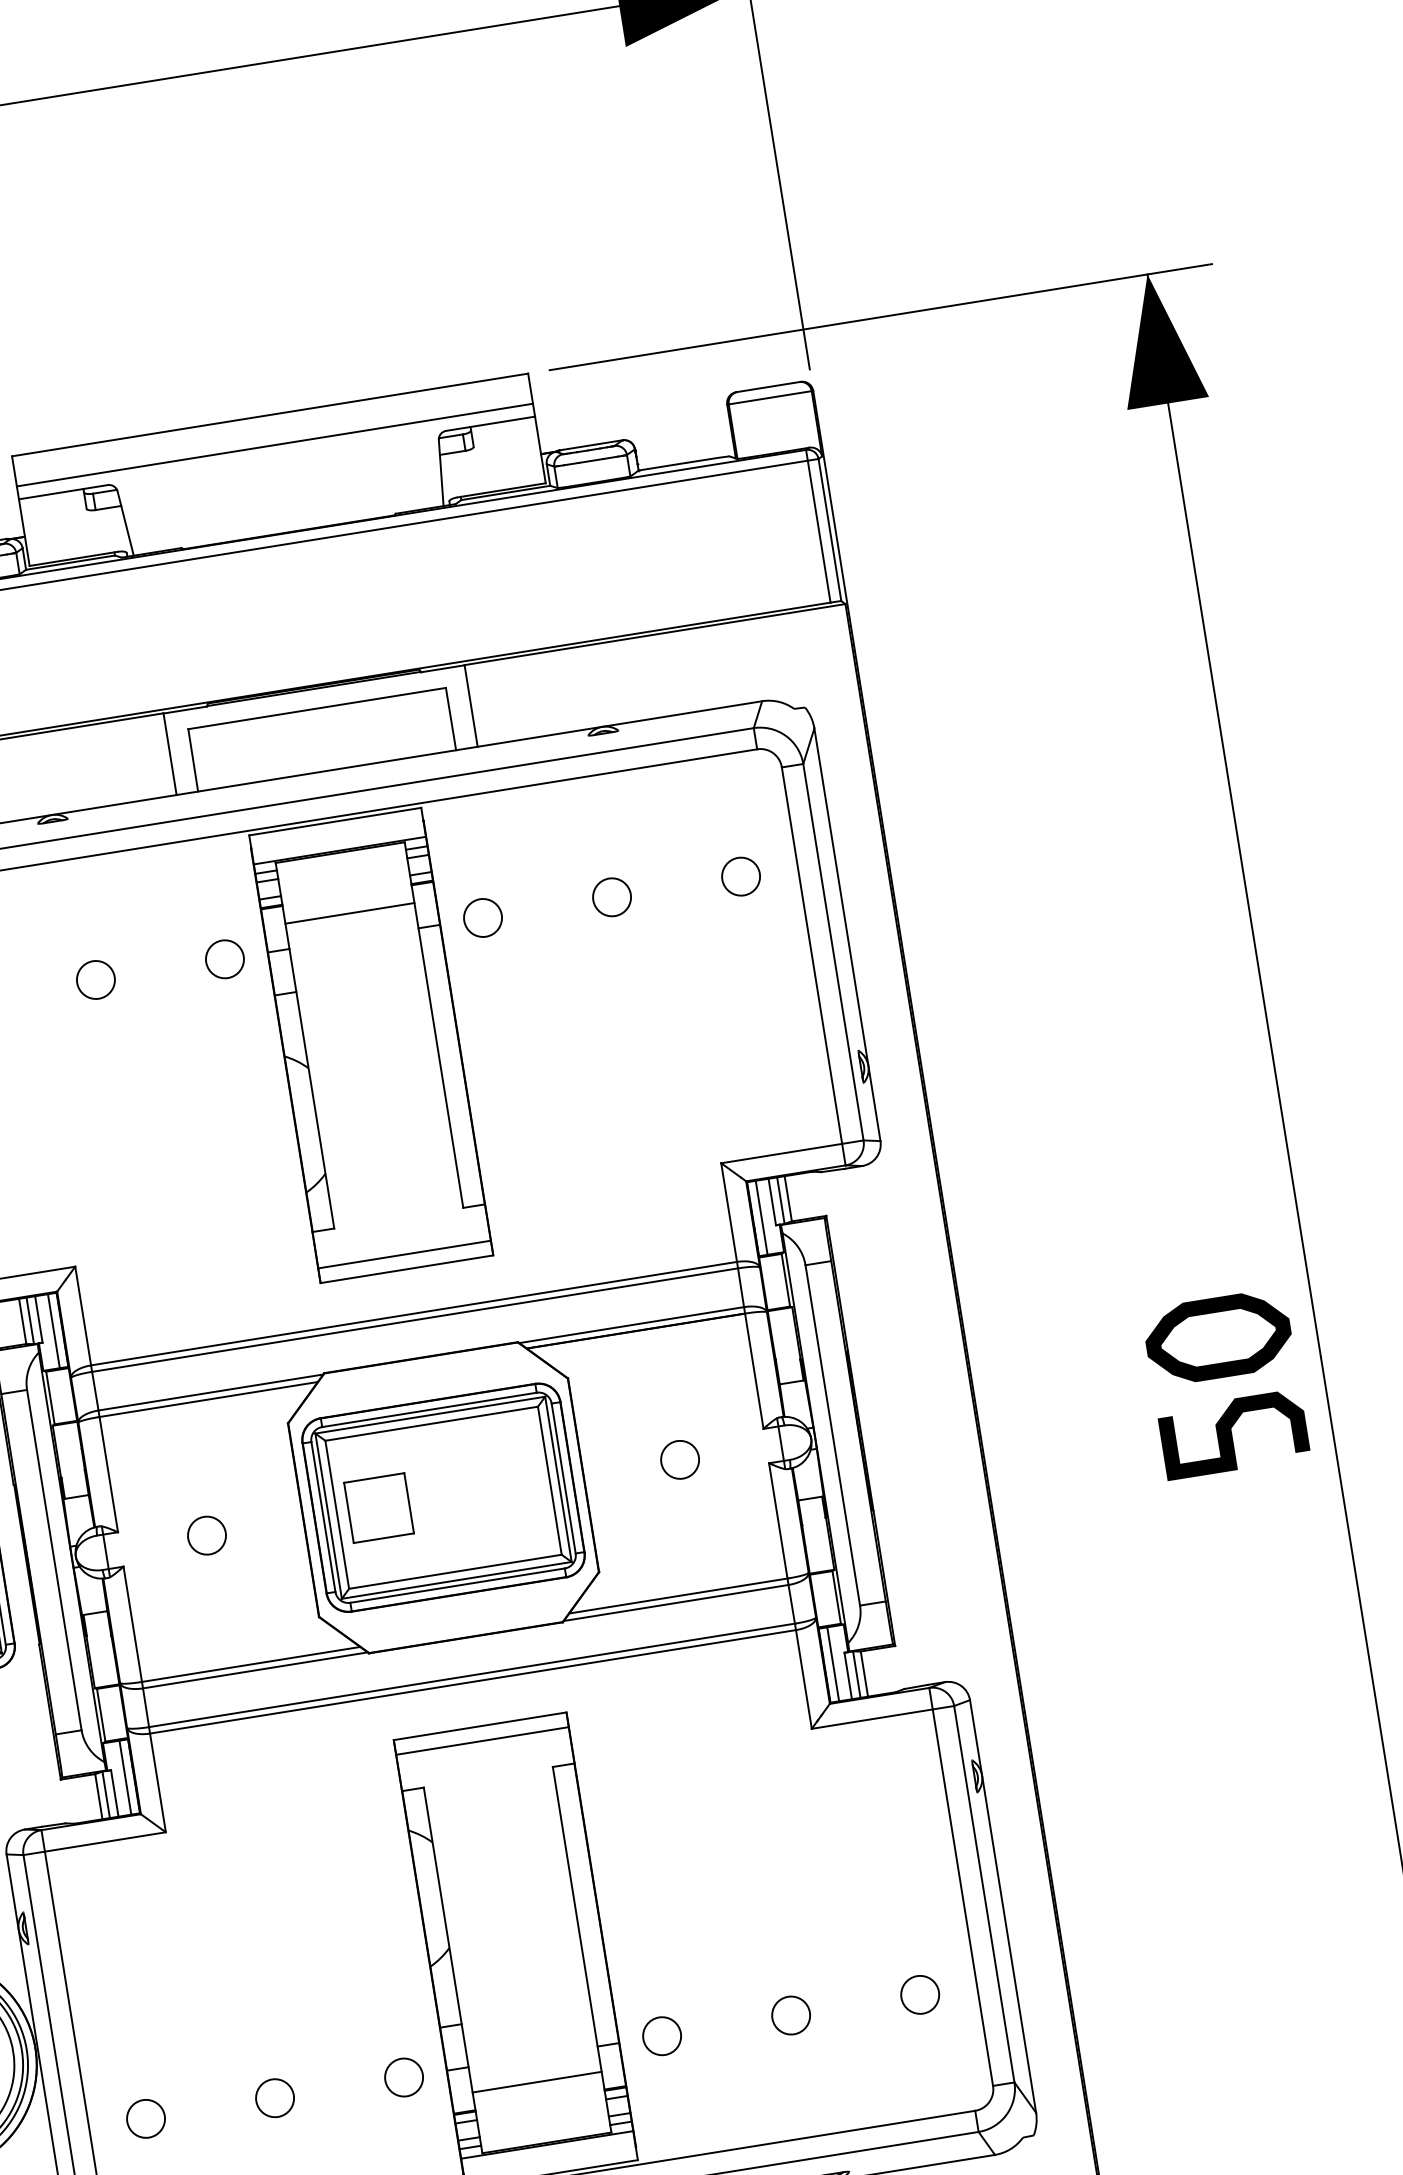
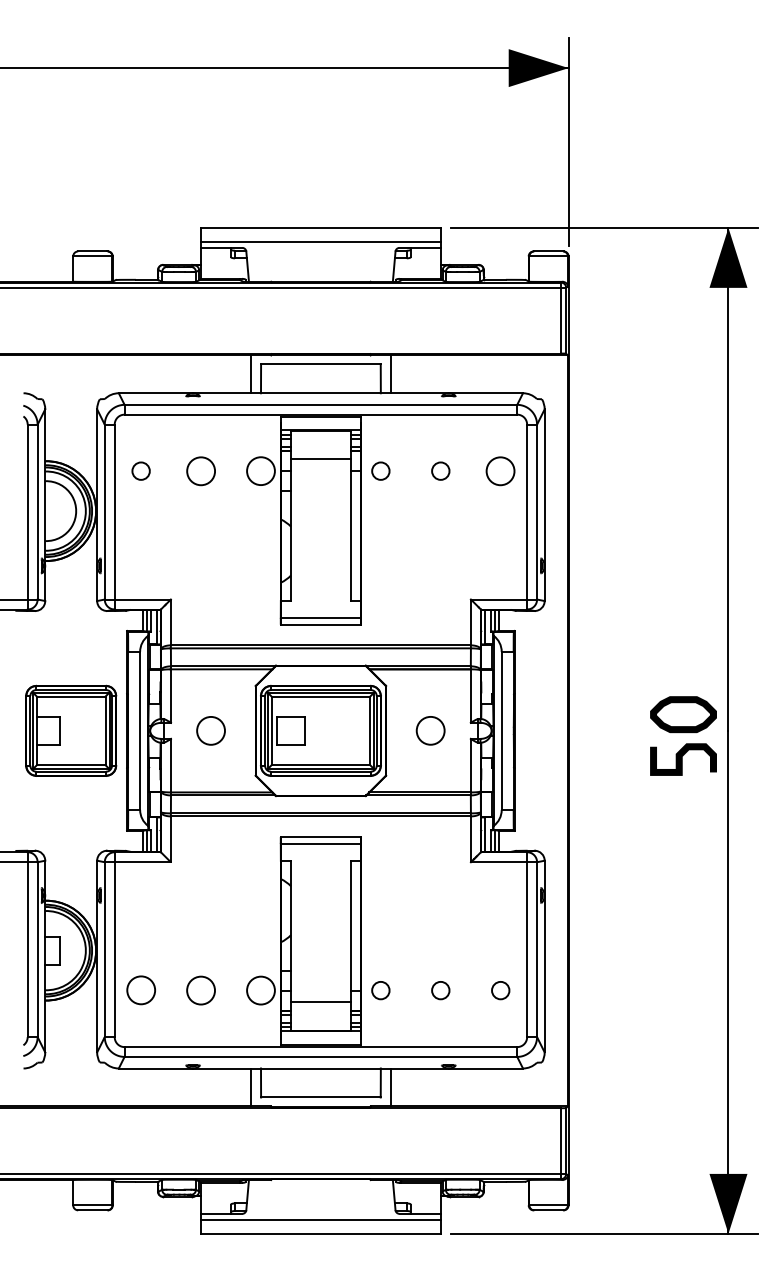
circle: (740, 875) -> (500, 470), size x1.6
circle: (223, 958) -> (260, 470), size x1.6
circle: (94, 978) -> (200, 470), size x1.6
circle: (679, 1459) -> (430, 730), size x1.6
circle: (205, 1535) -> (210, 730), size x1.6
circle: (402, 2077) -> (260, 990), size x1.6
circle: (273, 2098) -> (200, 990), size x1.6
circle: (144, 2118) -> (140, 990), size x1.6

